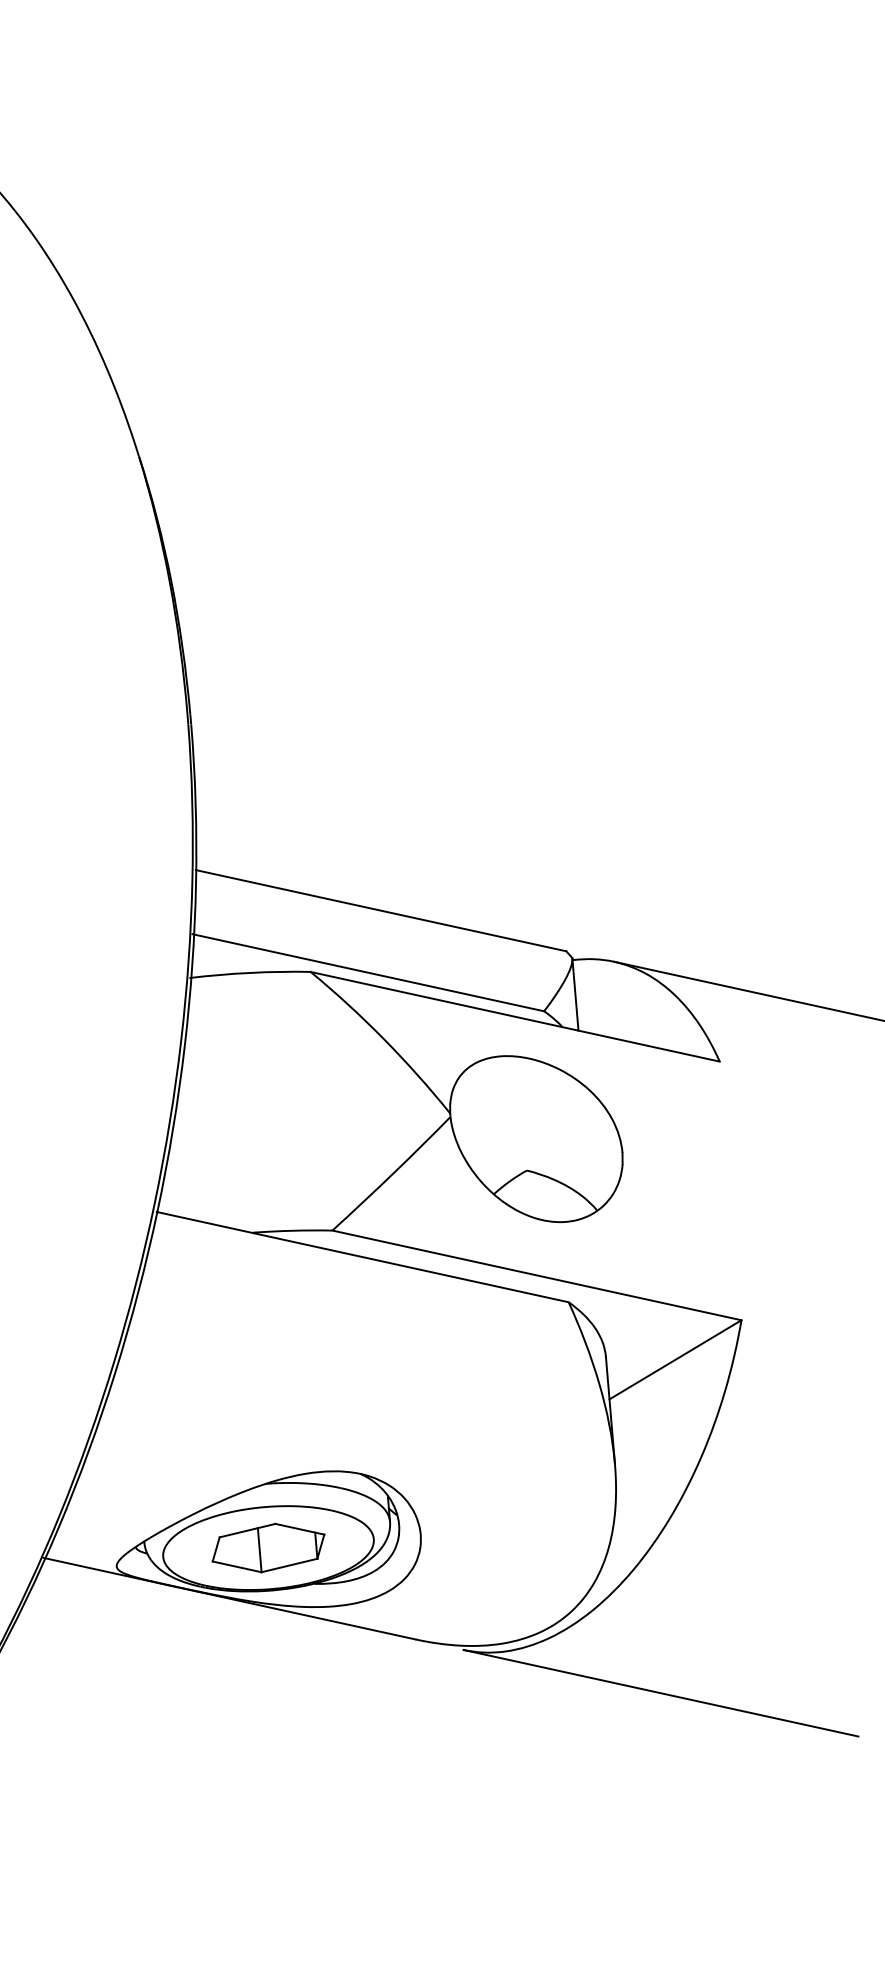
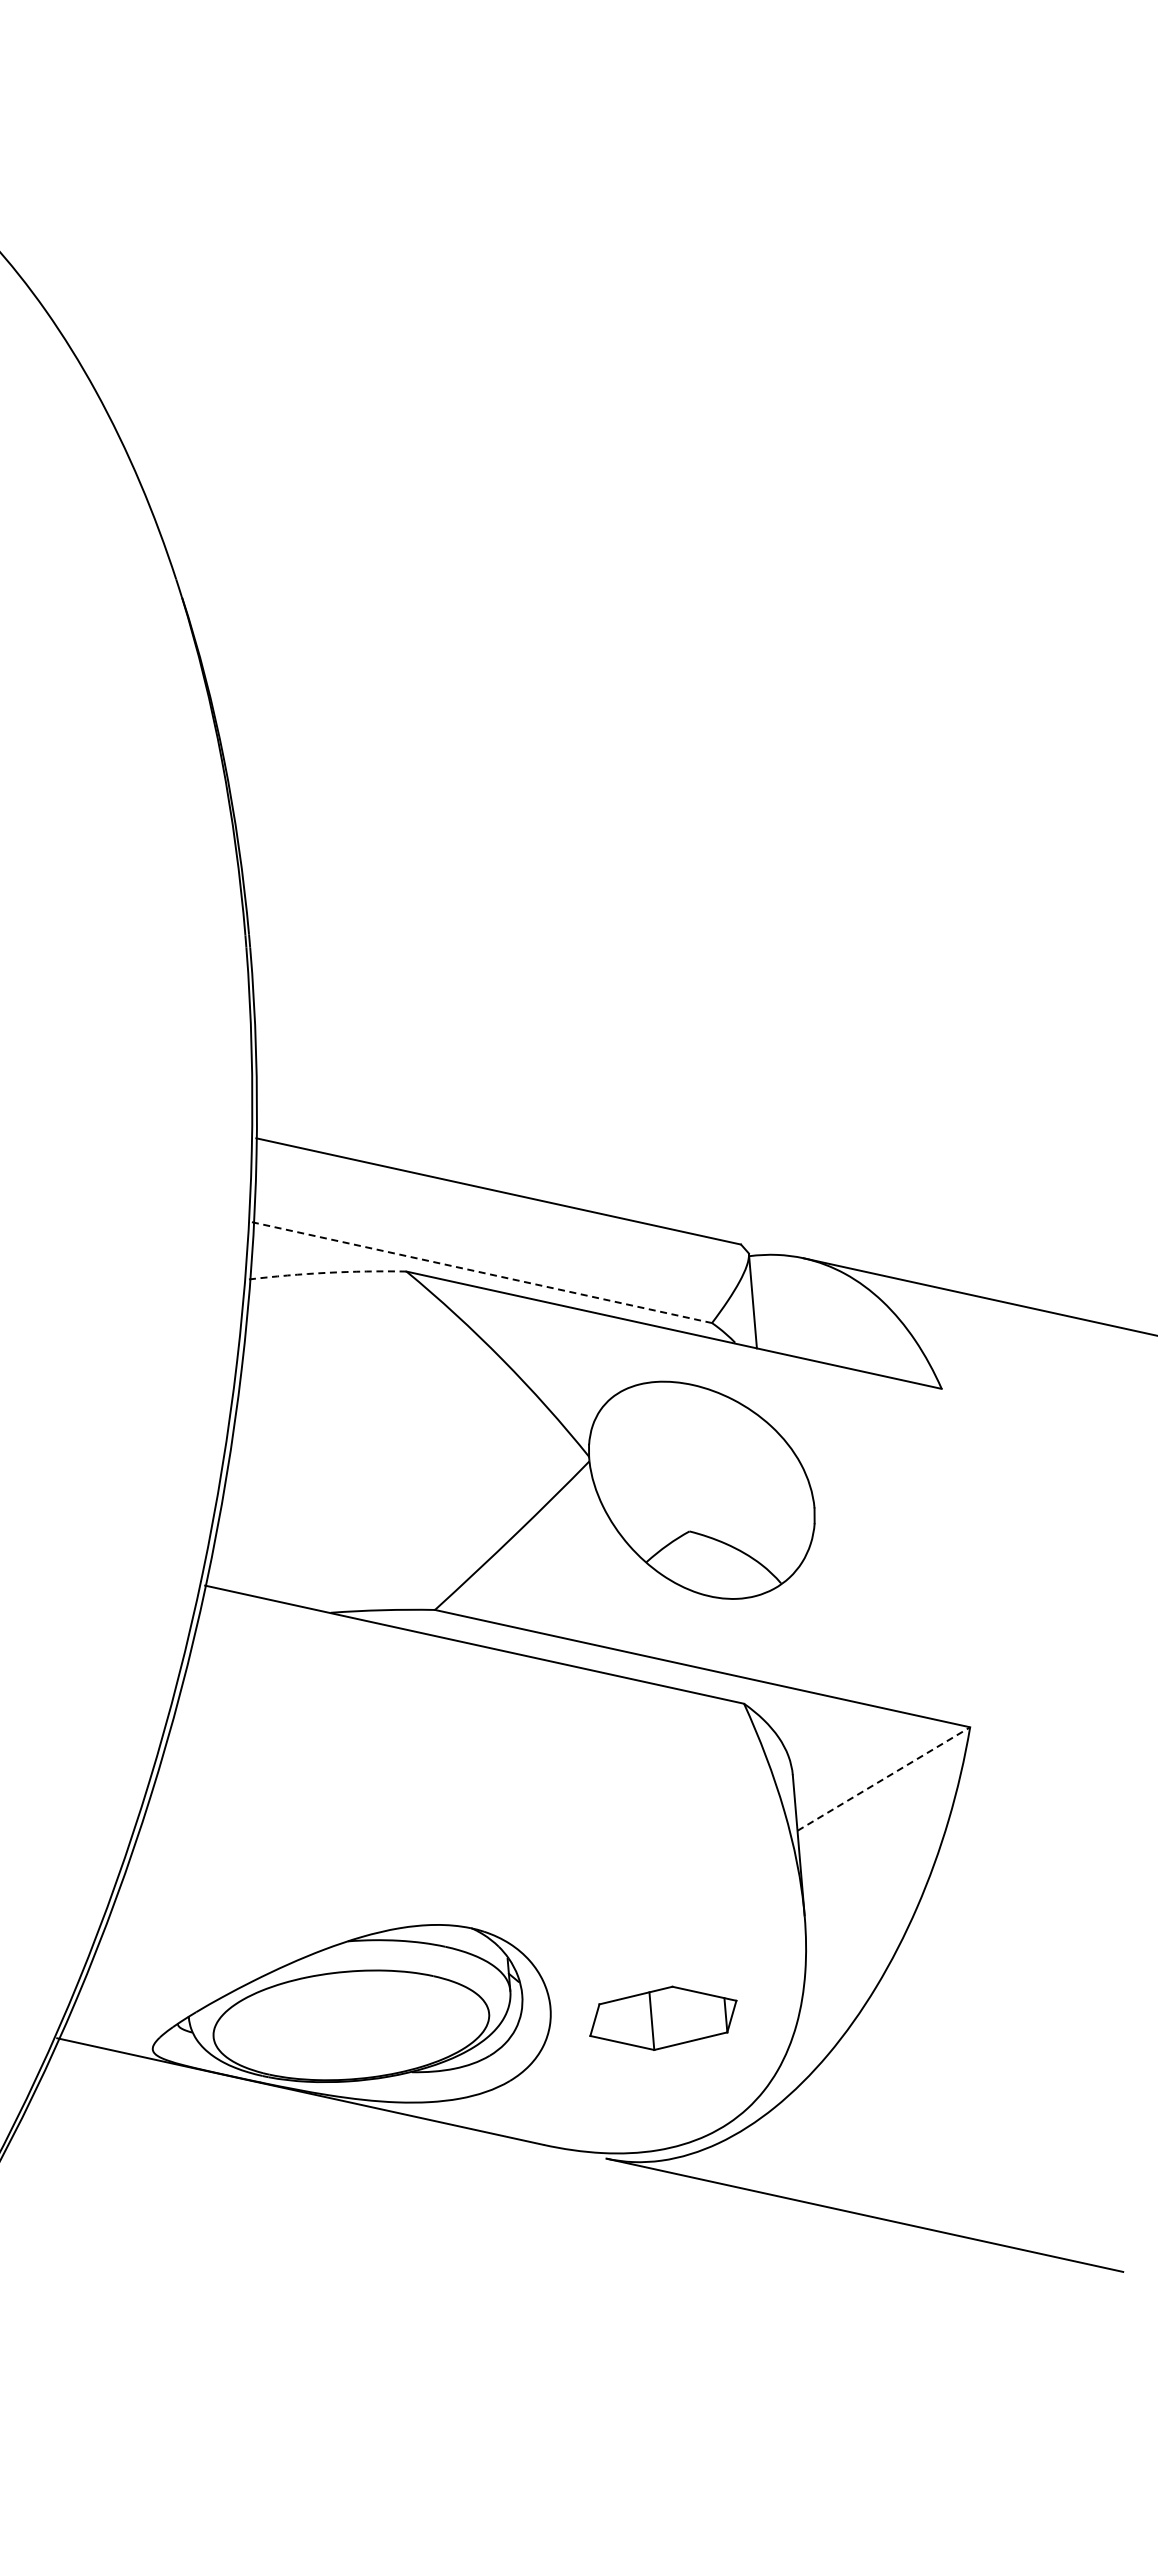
arc: (250, 972) -> (327, 1272), solid -> dashed
line: (367, 972) -> (481, 1272), solid -> dashed
line: (675, 1360) -> (883, 1779), solid -> dashed
part: (268, 1547) -> (663, 2017), moved

